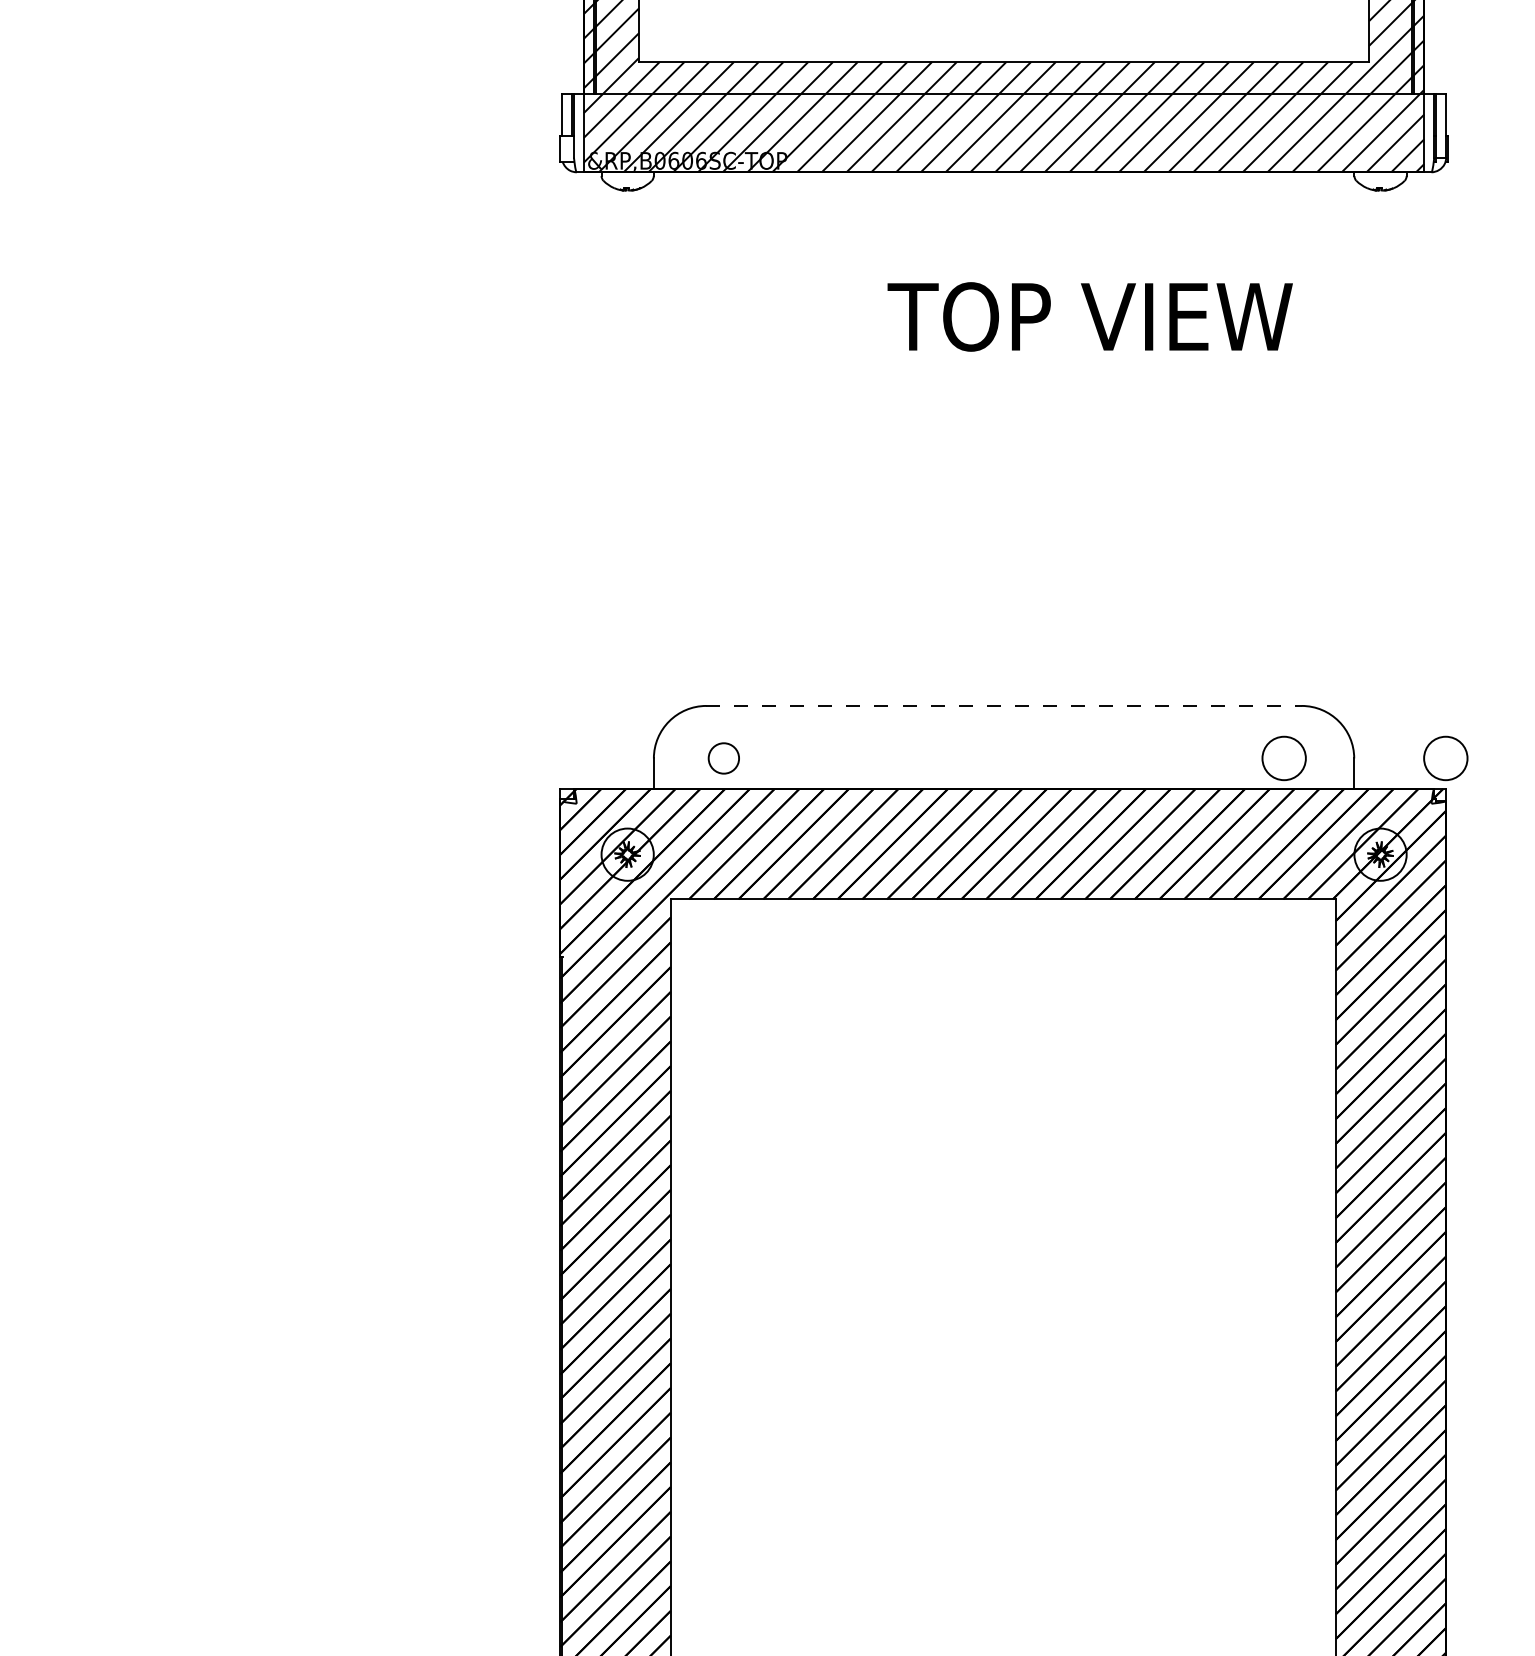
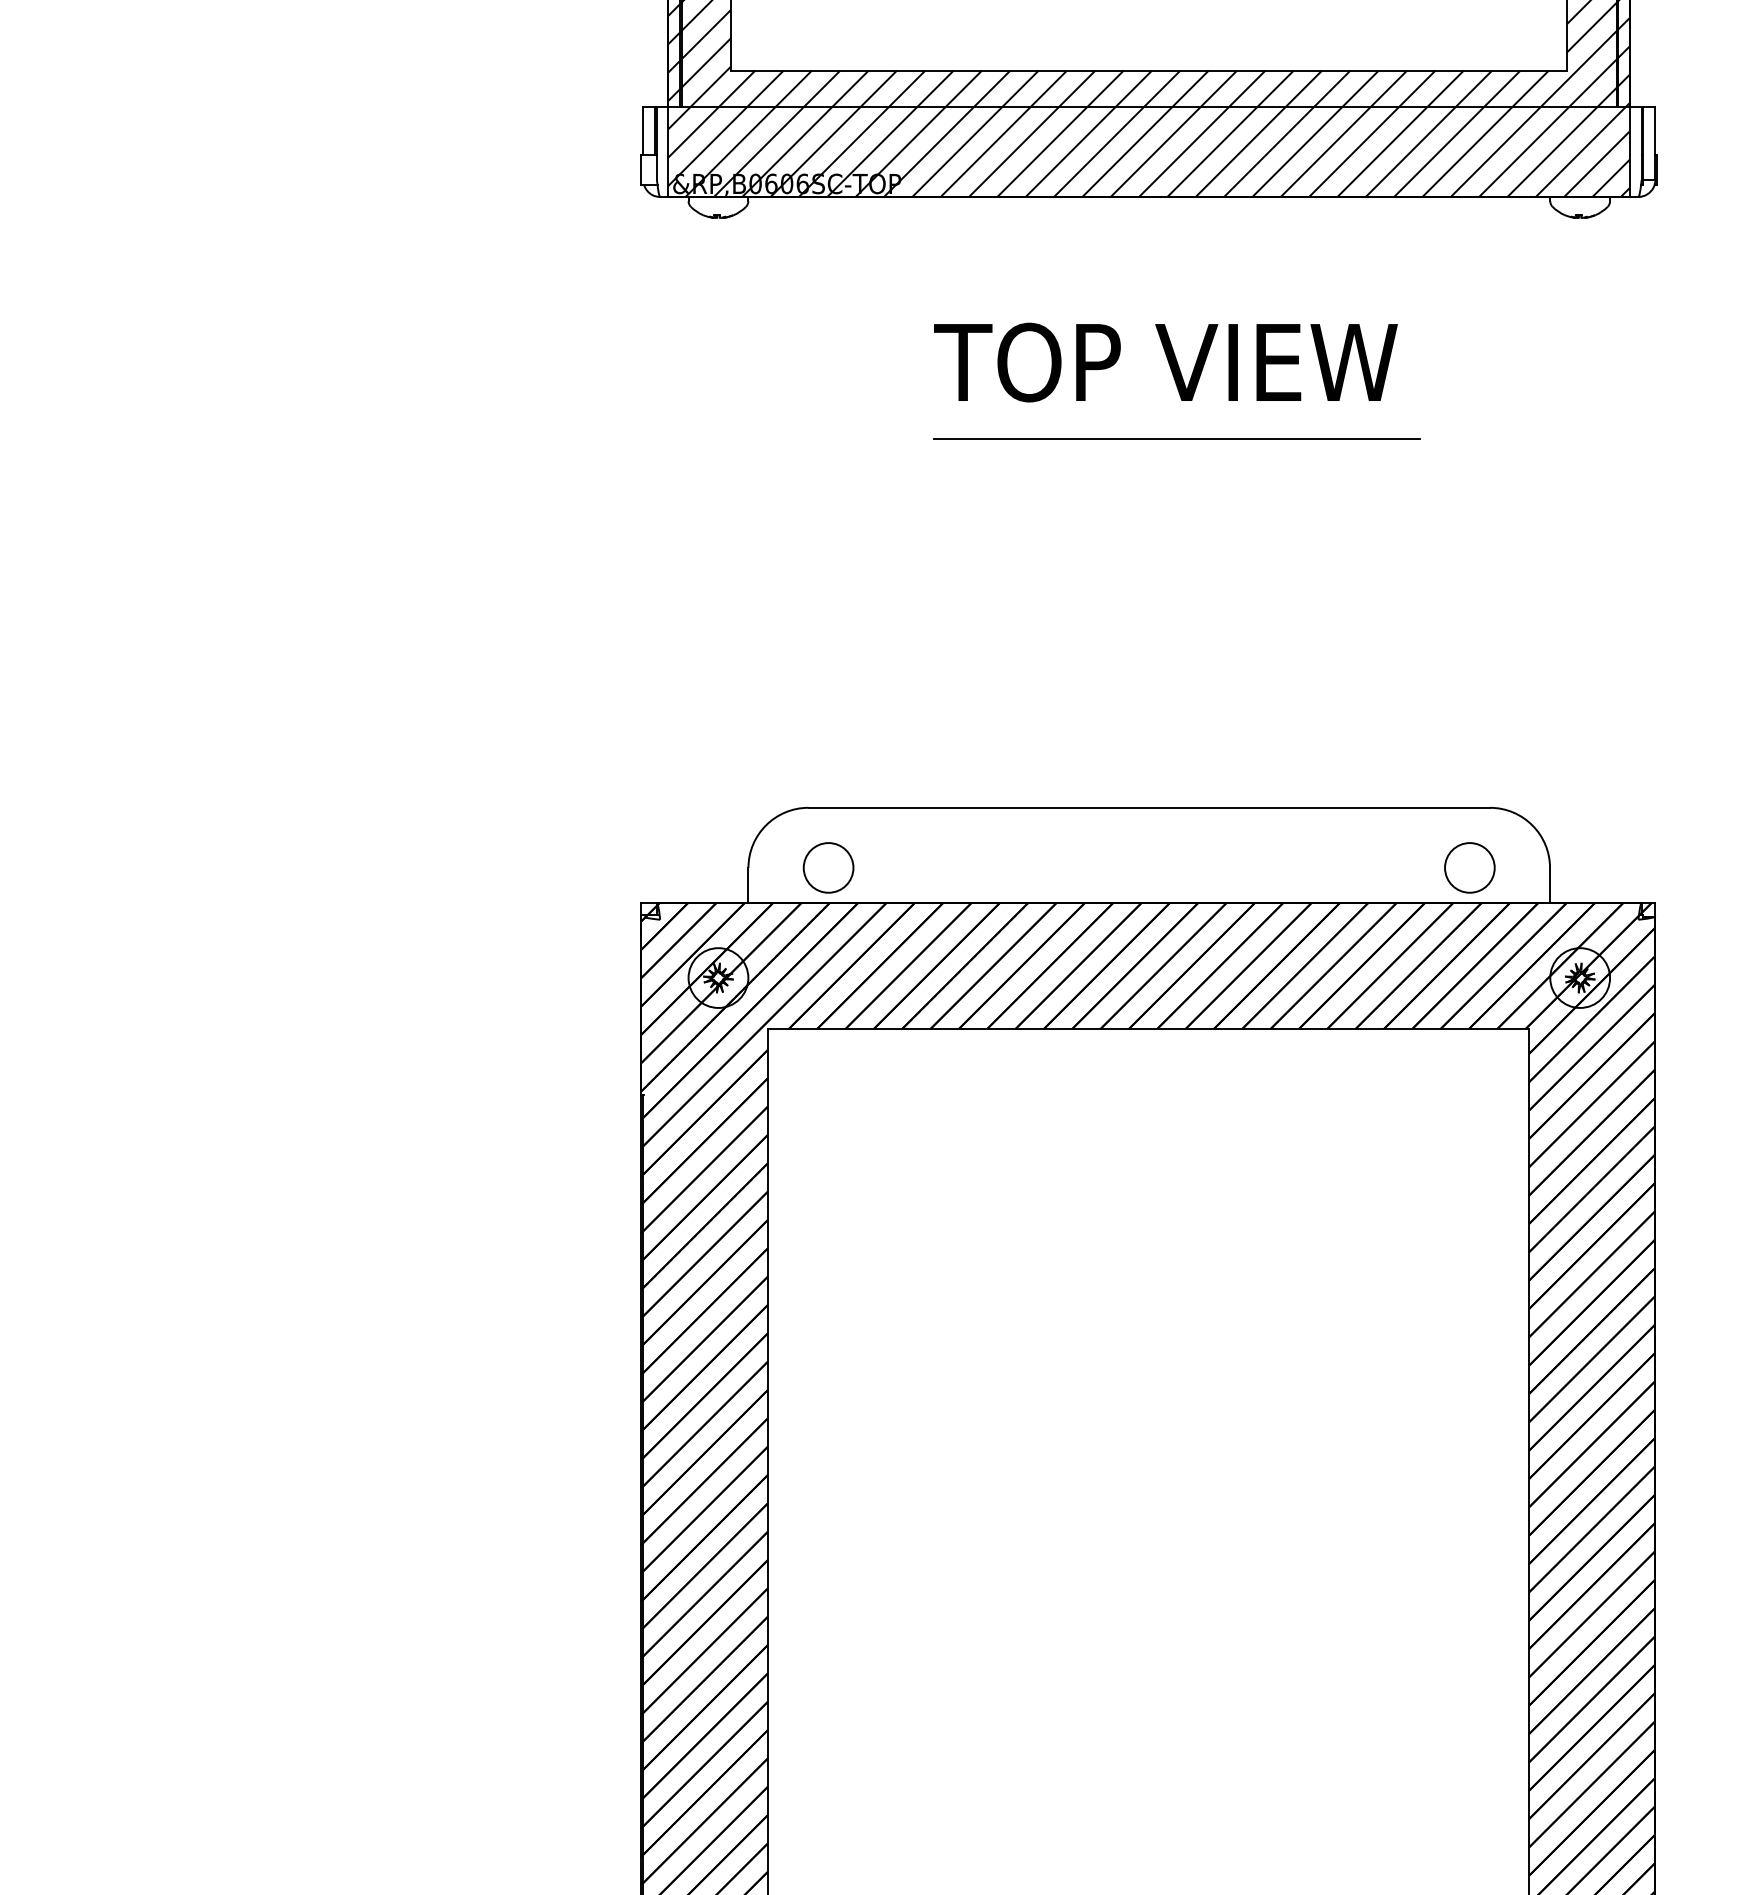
text: (1089, 316) -> (1165, 362), moved
line: (1027, 383) -> (1176, 438), added
line: (1004, 705) -> (1149, 807), dashed -> solid
circle: (723, 758) -> (828, 867), size x1.43
circle: (1445, 758) -> (1654, 867), removed

